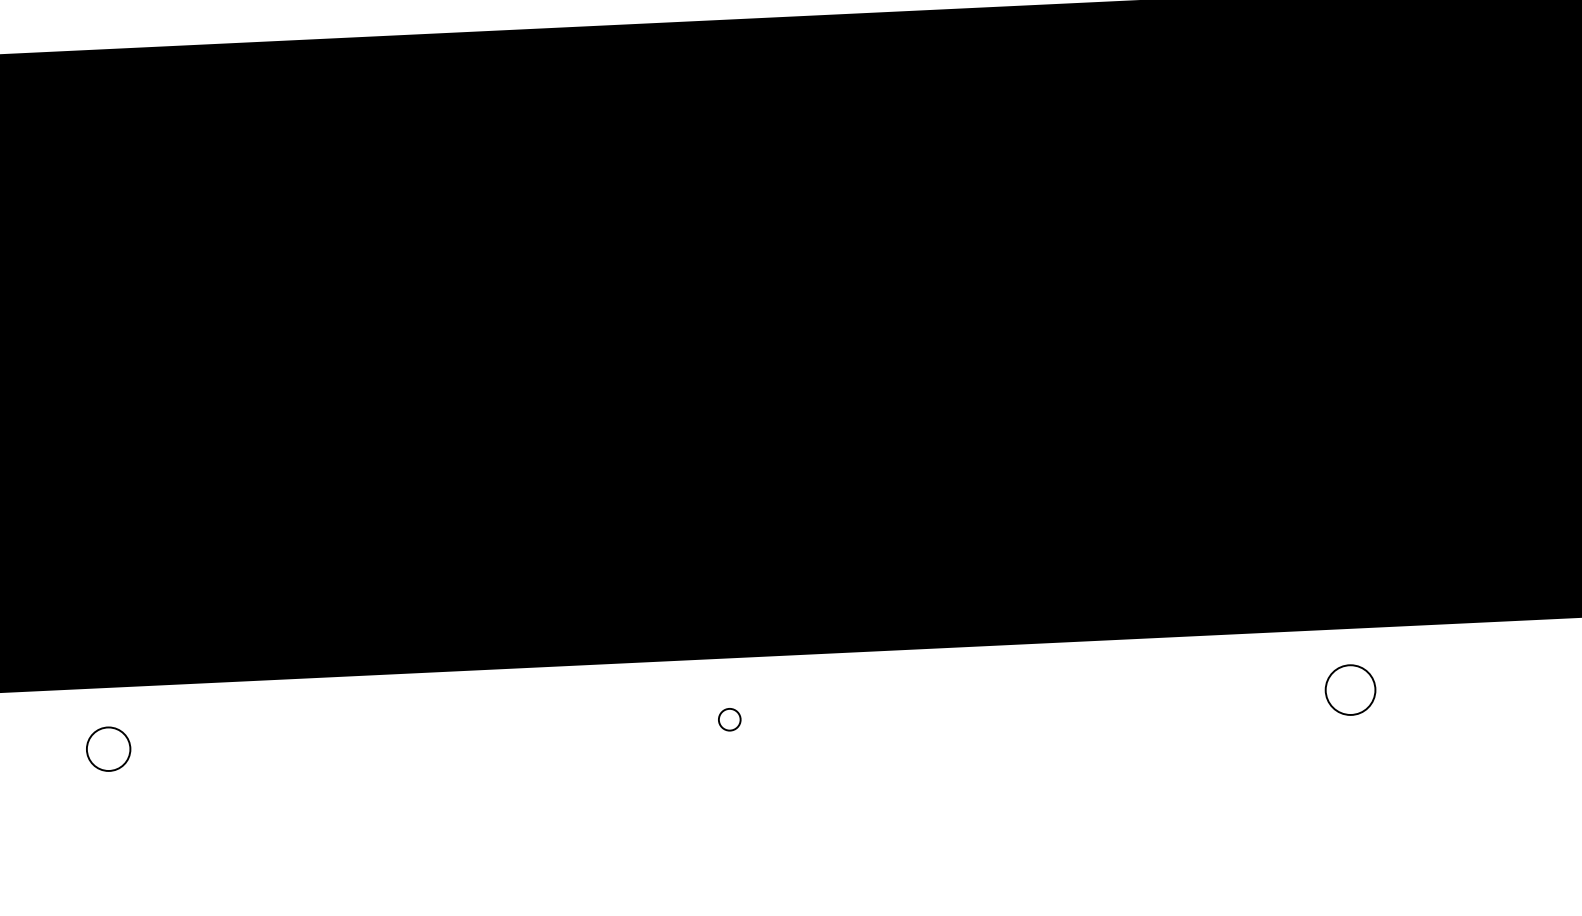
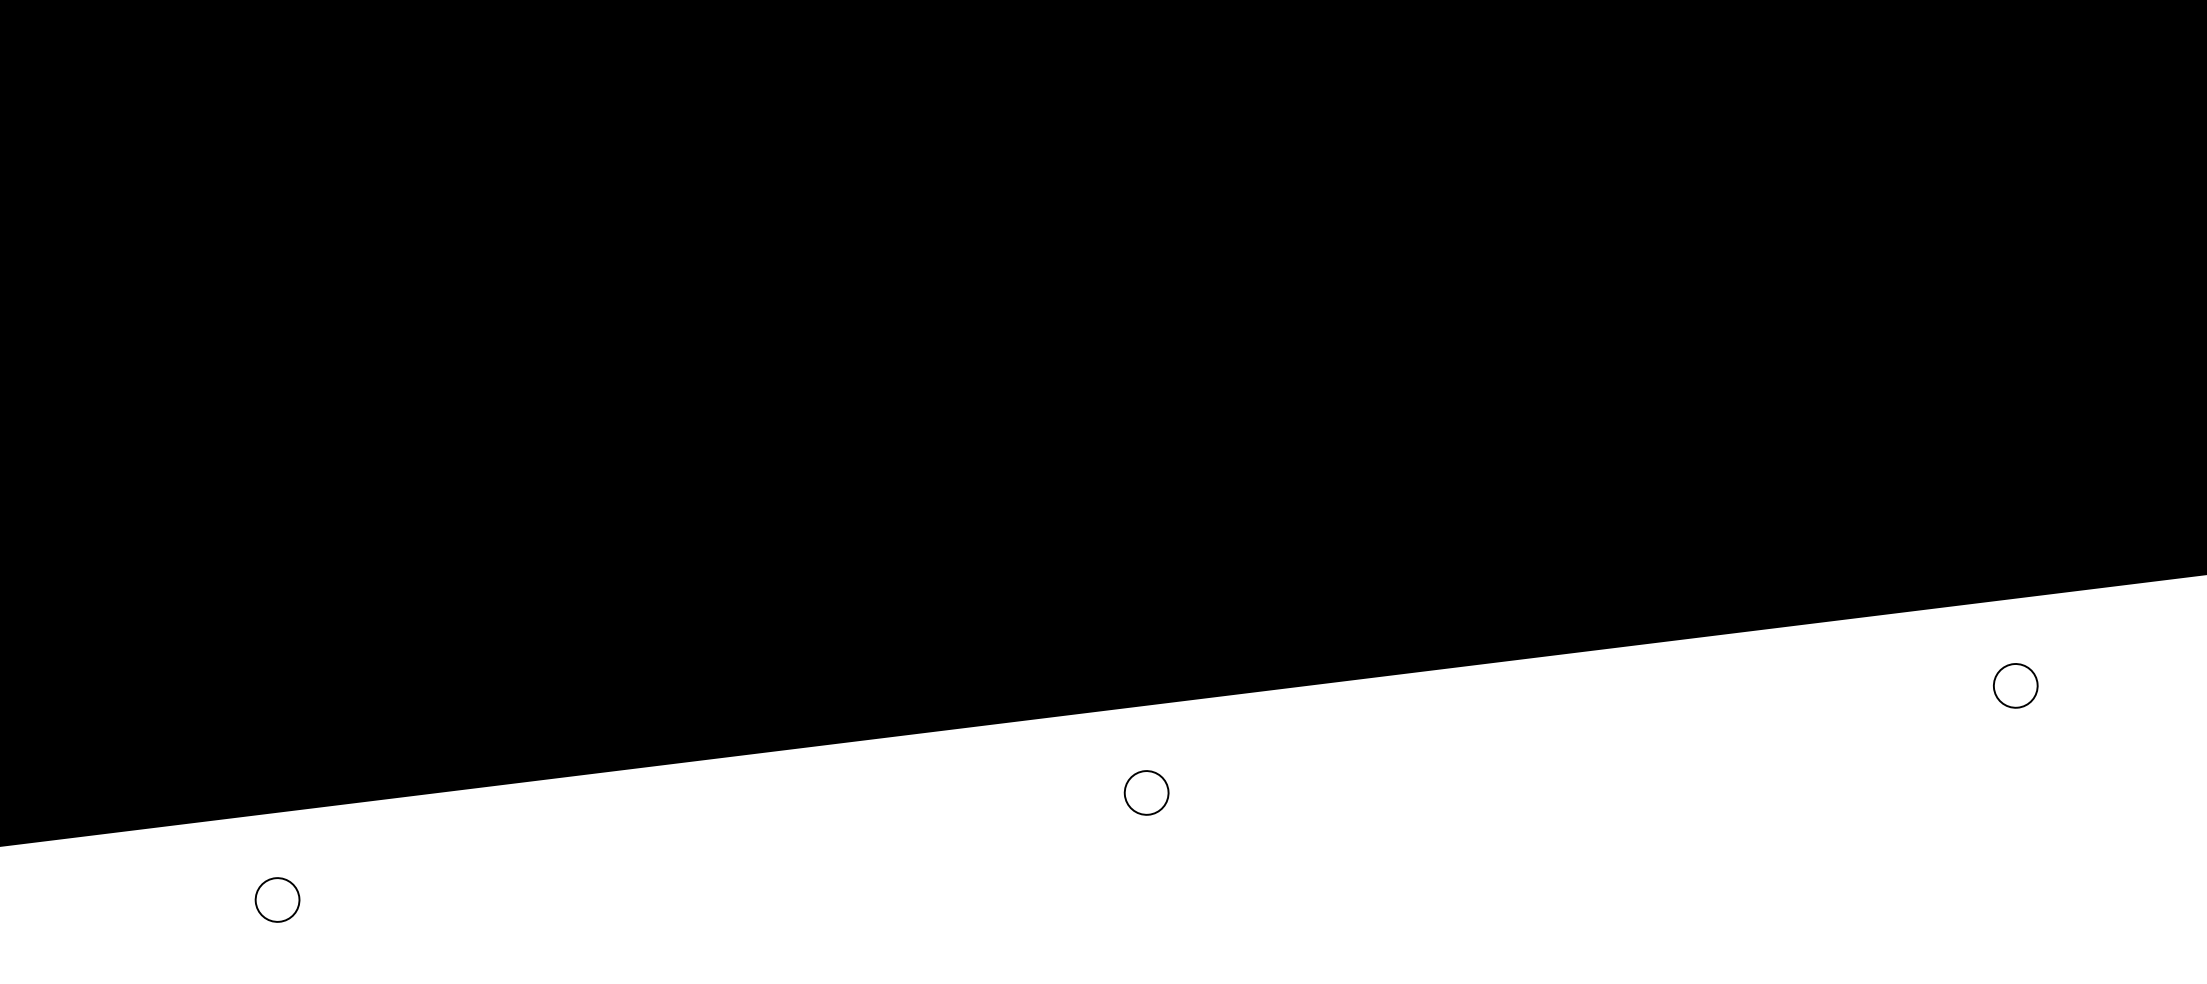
circle: (1350, 689) -> (2015, 685), size x0.62
circle: (729, 719) -> (1146, 792), size x1.43
circle: (108, 748) -> (277, 899), size x0.71

